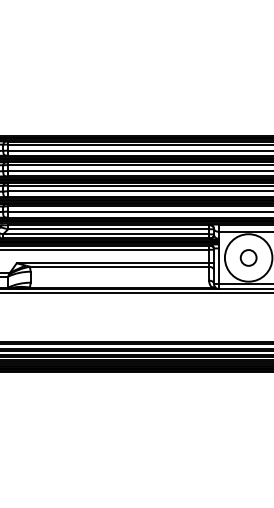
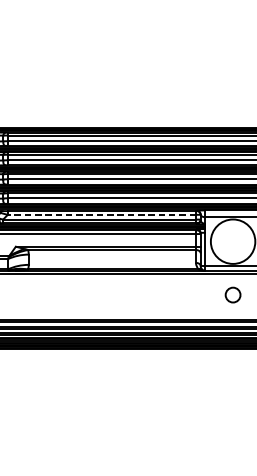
line: (108, 229) -> (101, 215), solid -> dashed
circle: (248, 257) -> (232, 294), moved

